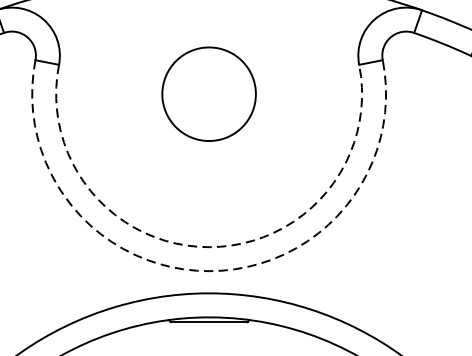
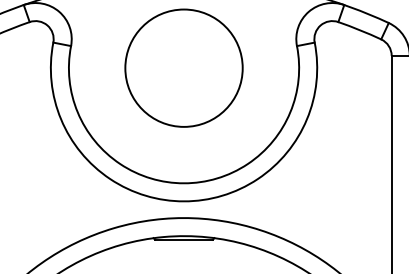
circle: (208, 93) -> (183, 67), size x1.67
arc: (209, 247) -> (184, 183), dashed -> solid
arc: (209, 271) -> (184, 201), dashed -> solid

